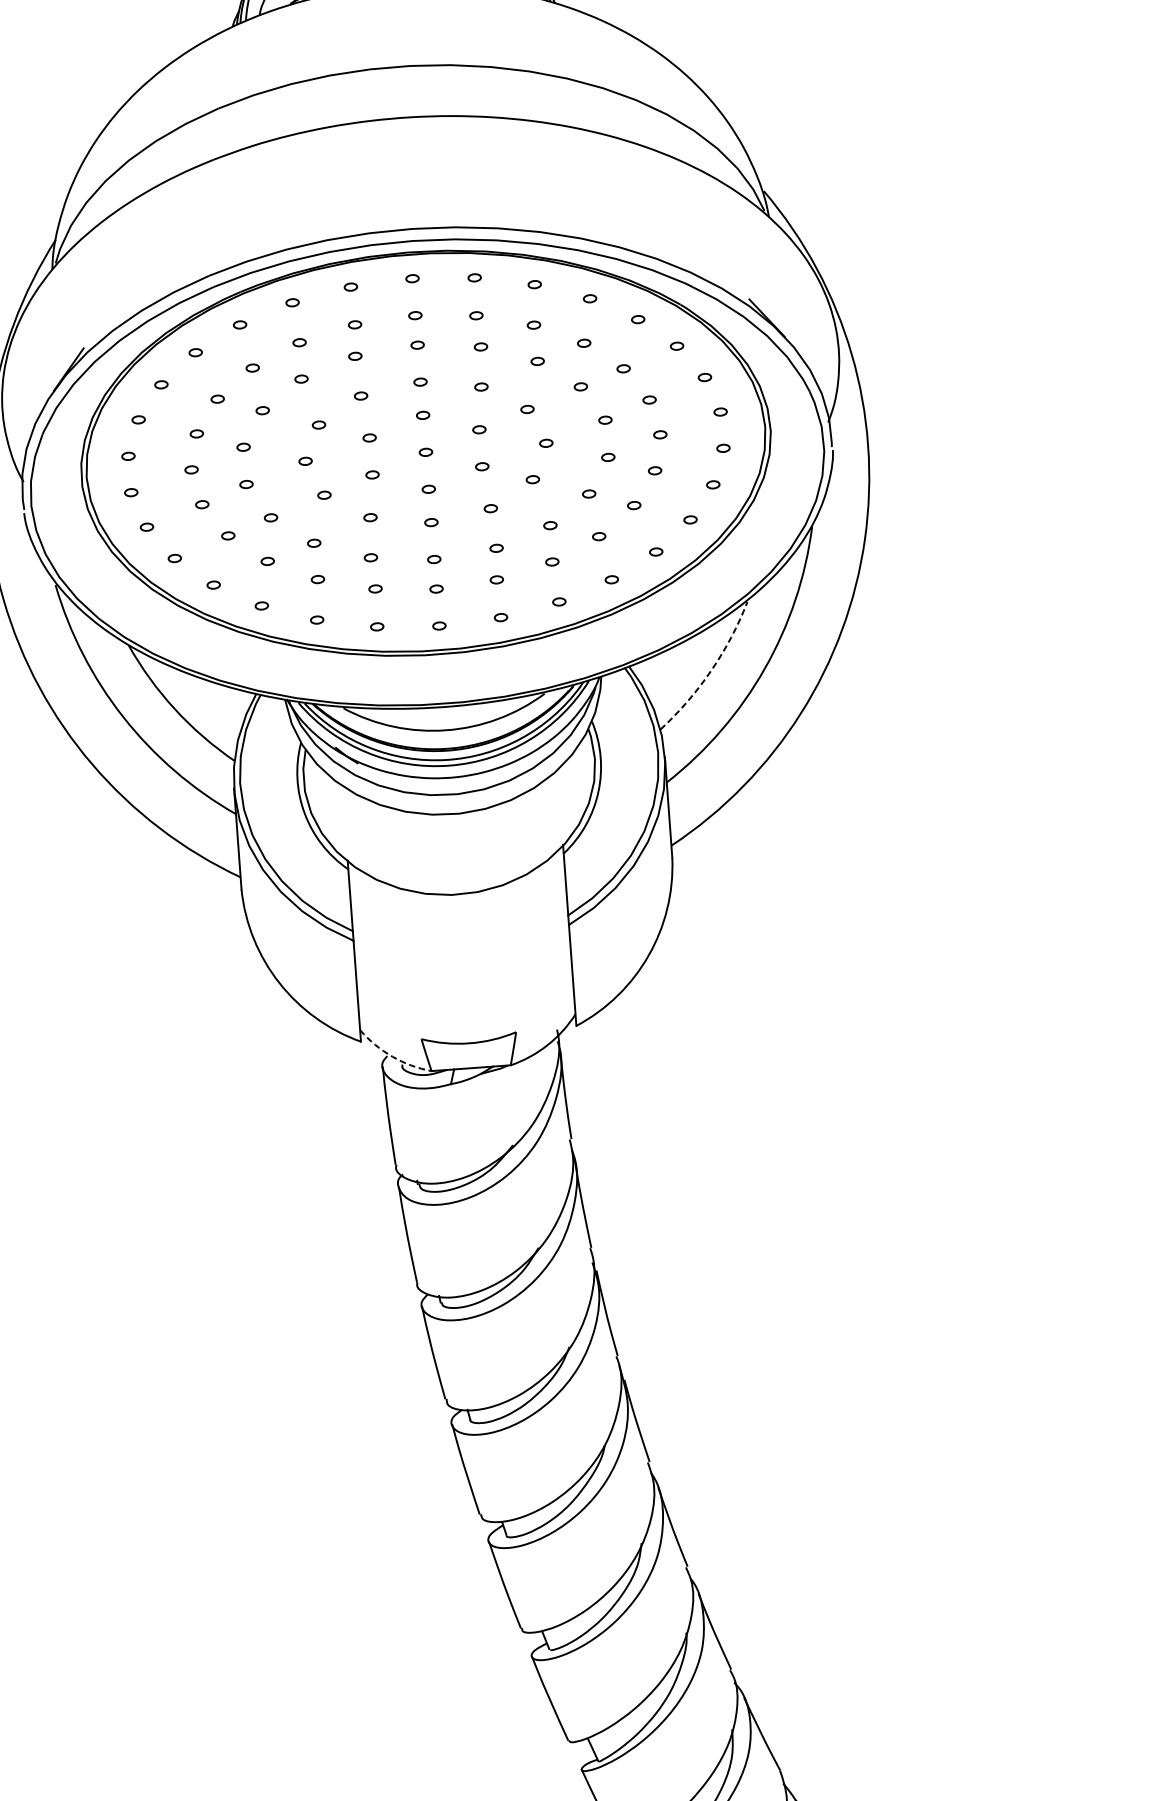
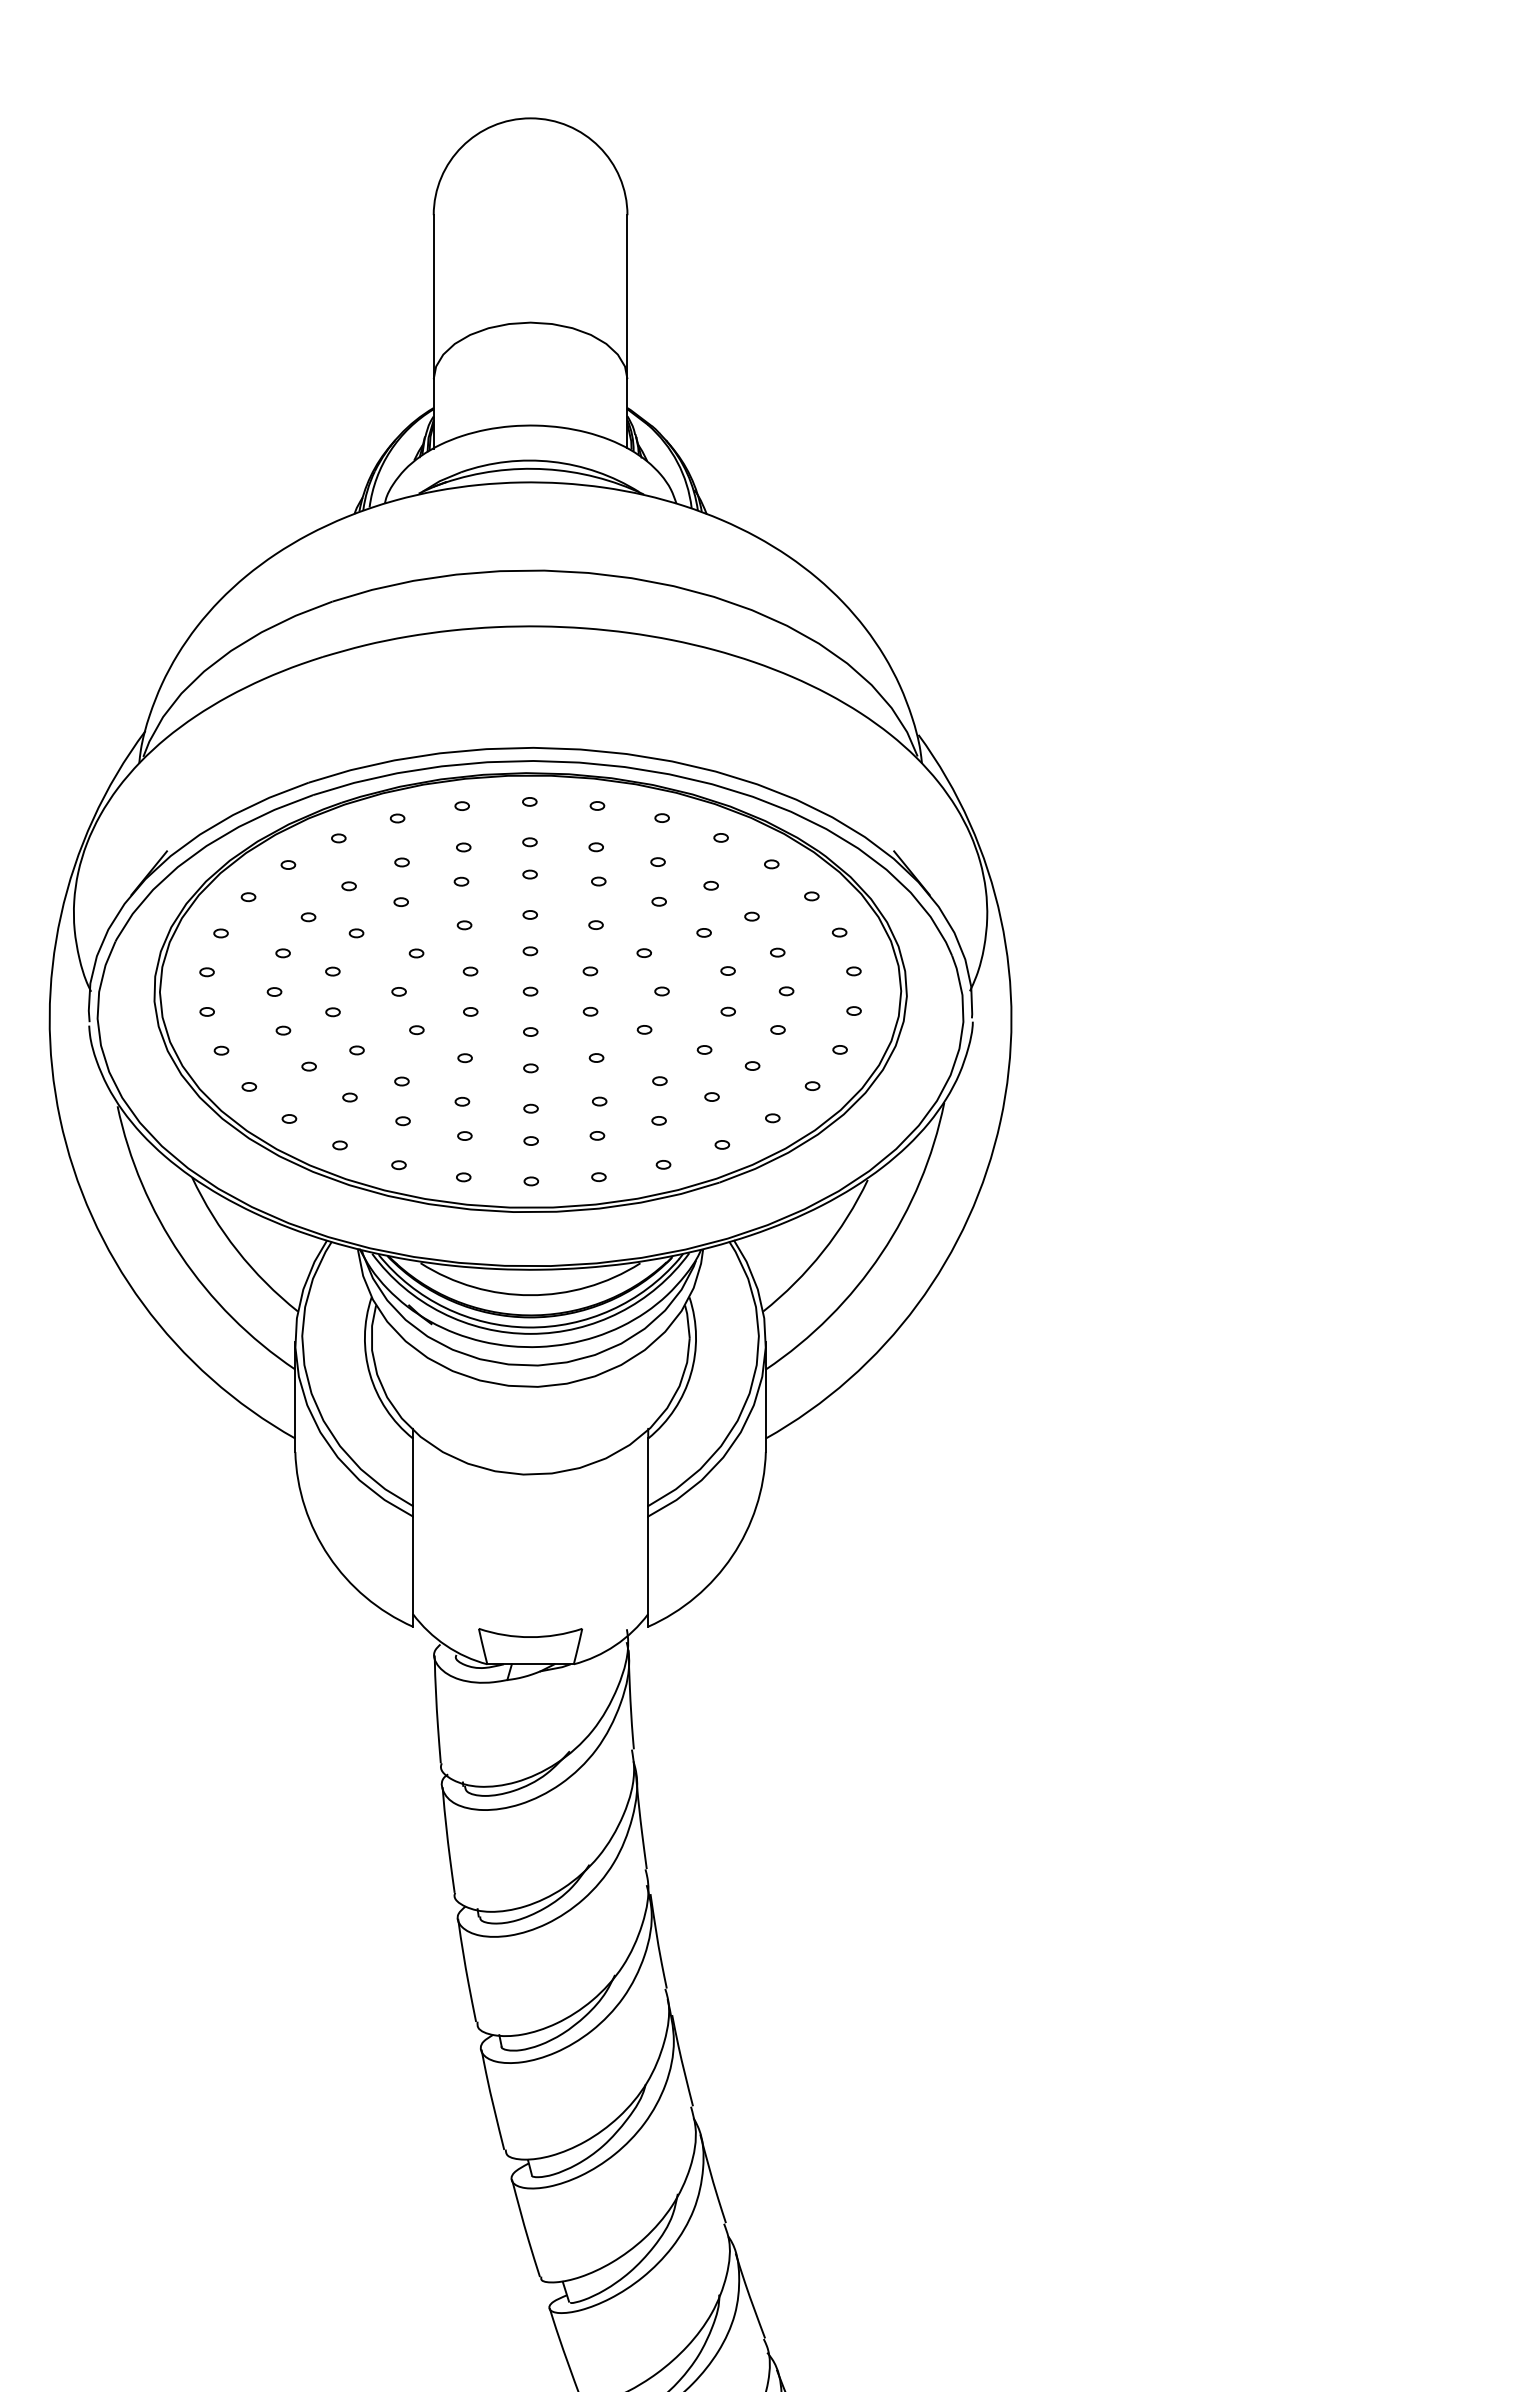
arc: (711, 670) -> (823, 1251), dashed -> solid
arc: (392, 1056) -> (445, 1645), dashed -> solid

